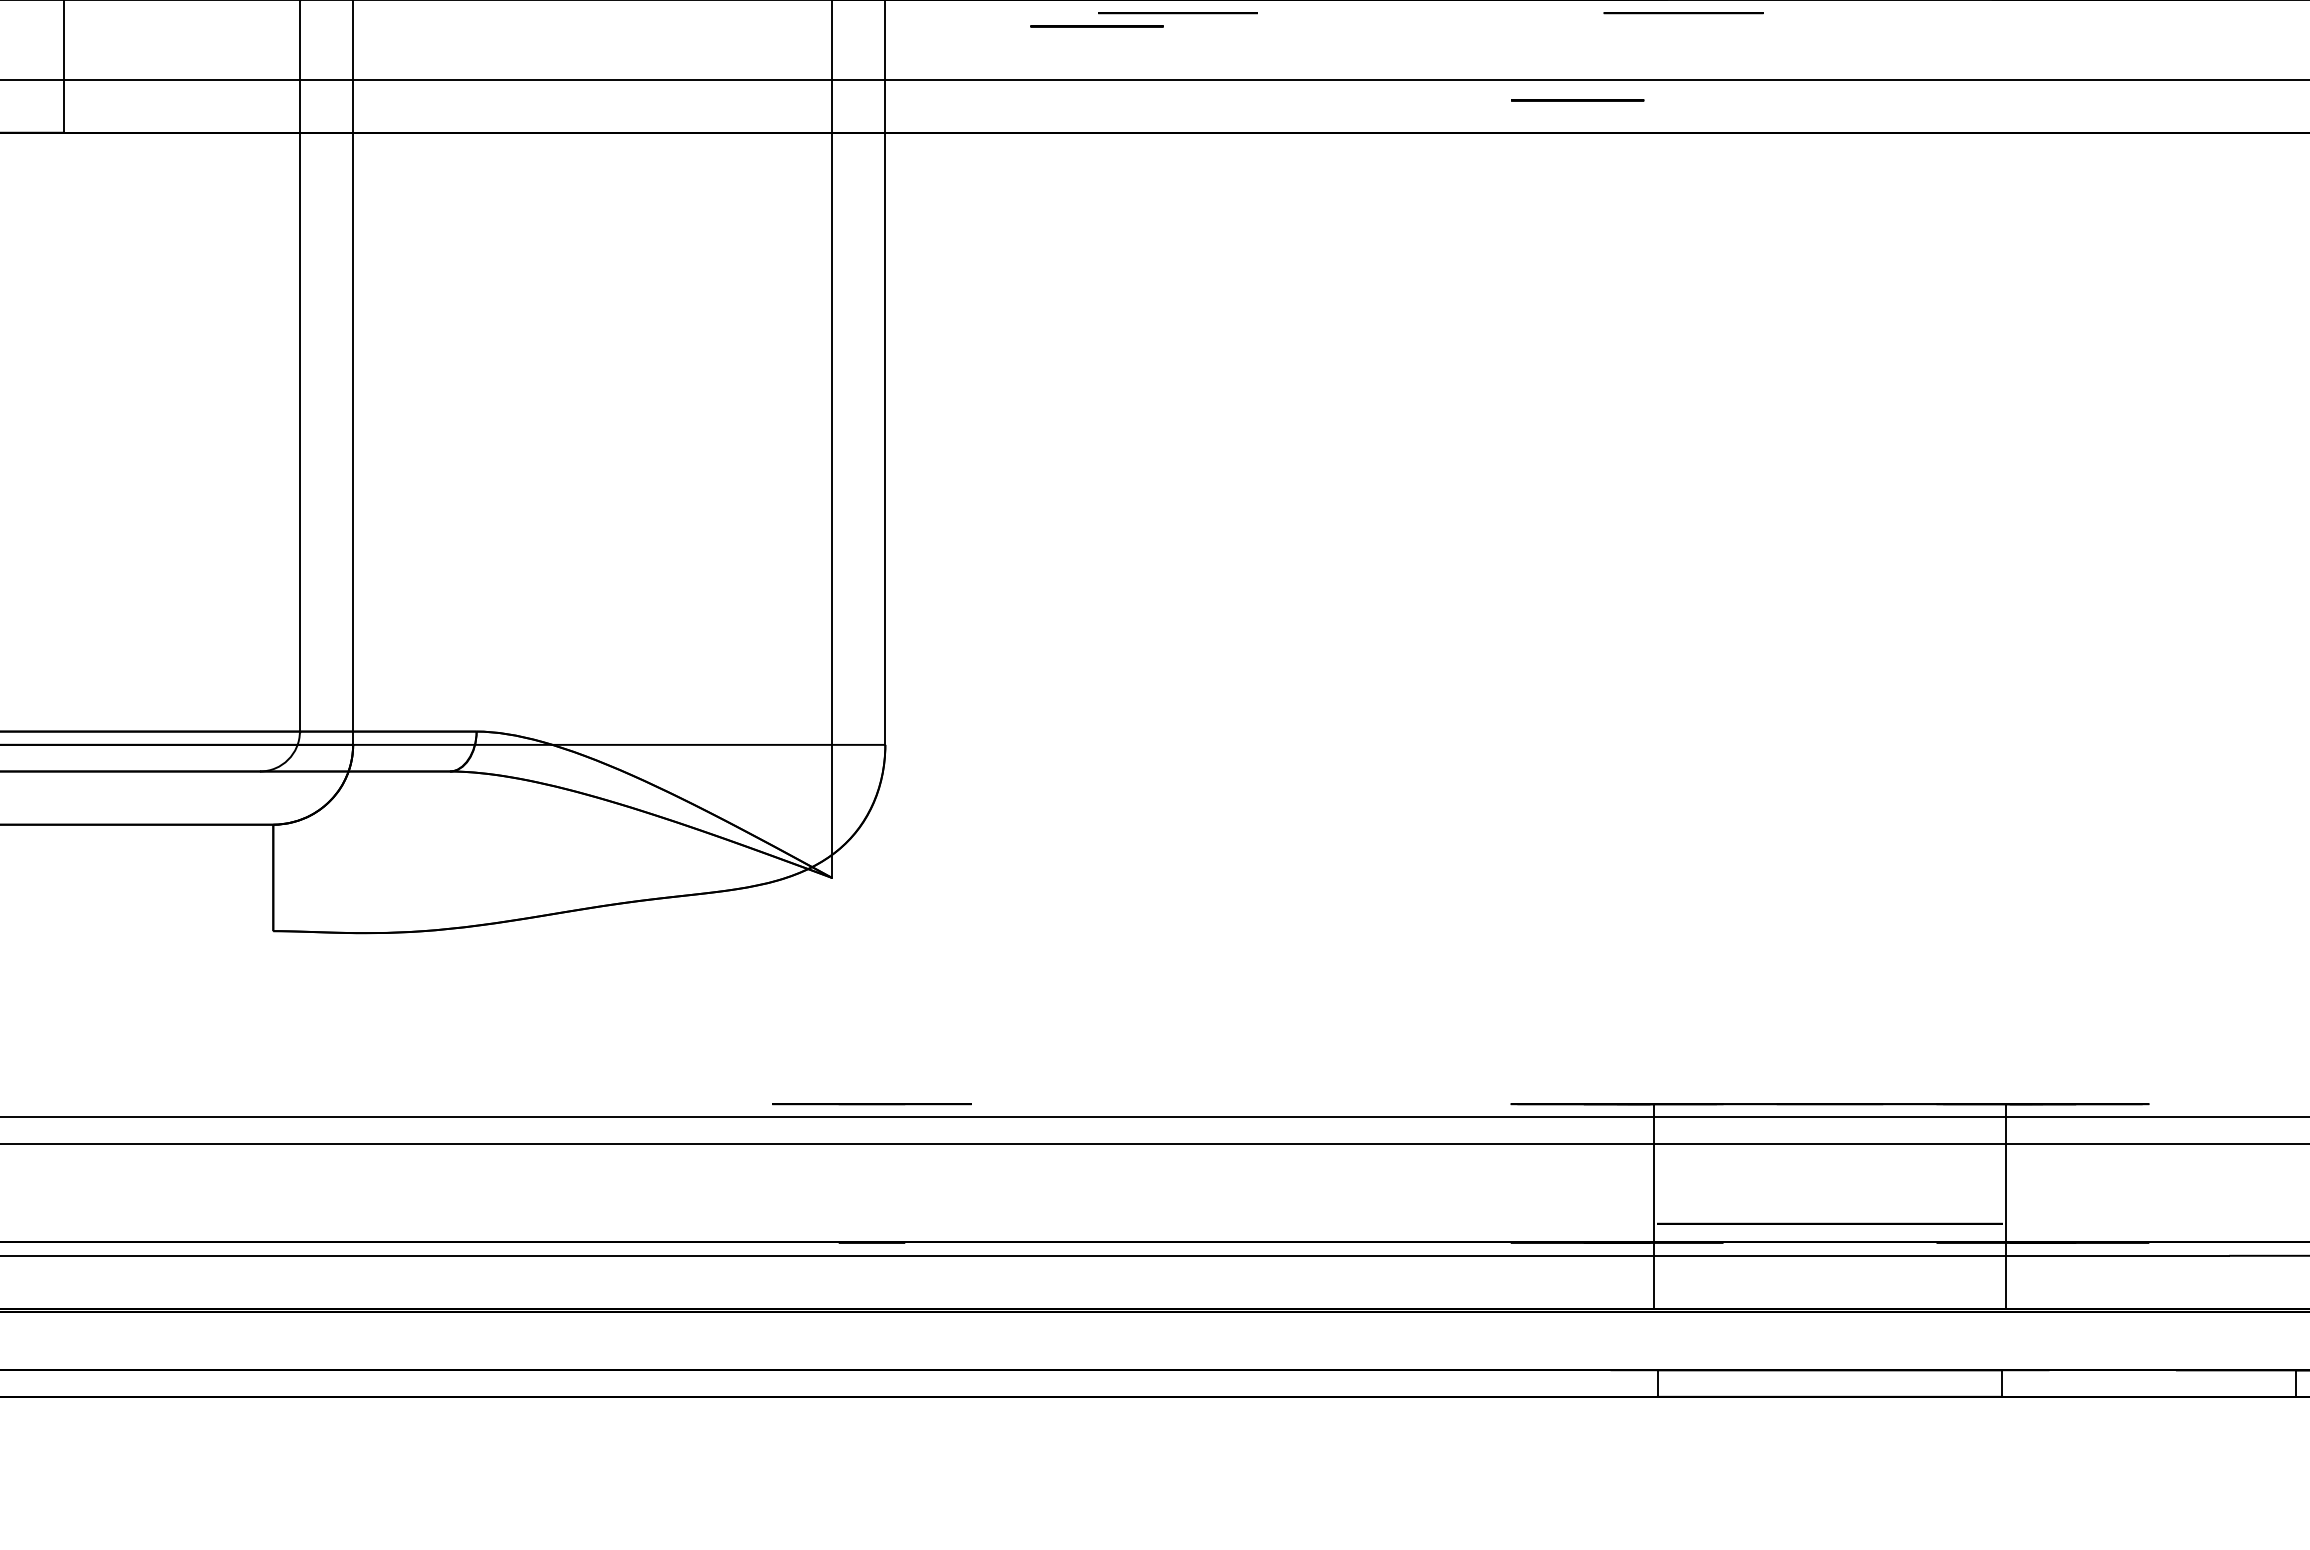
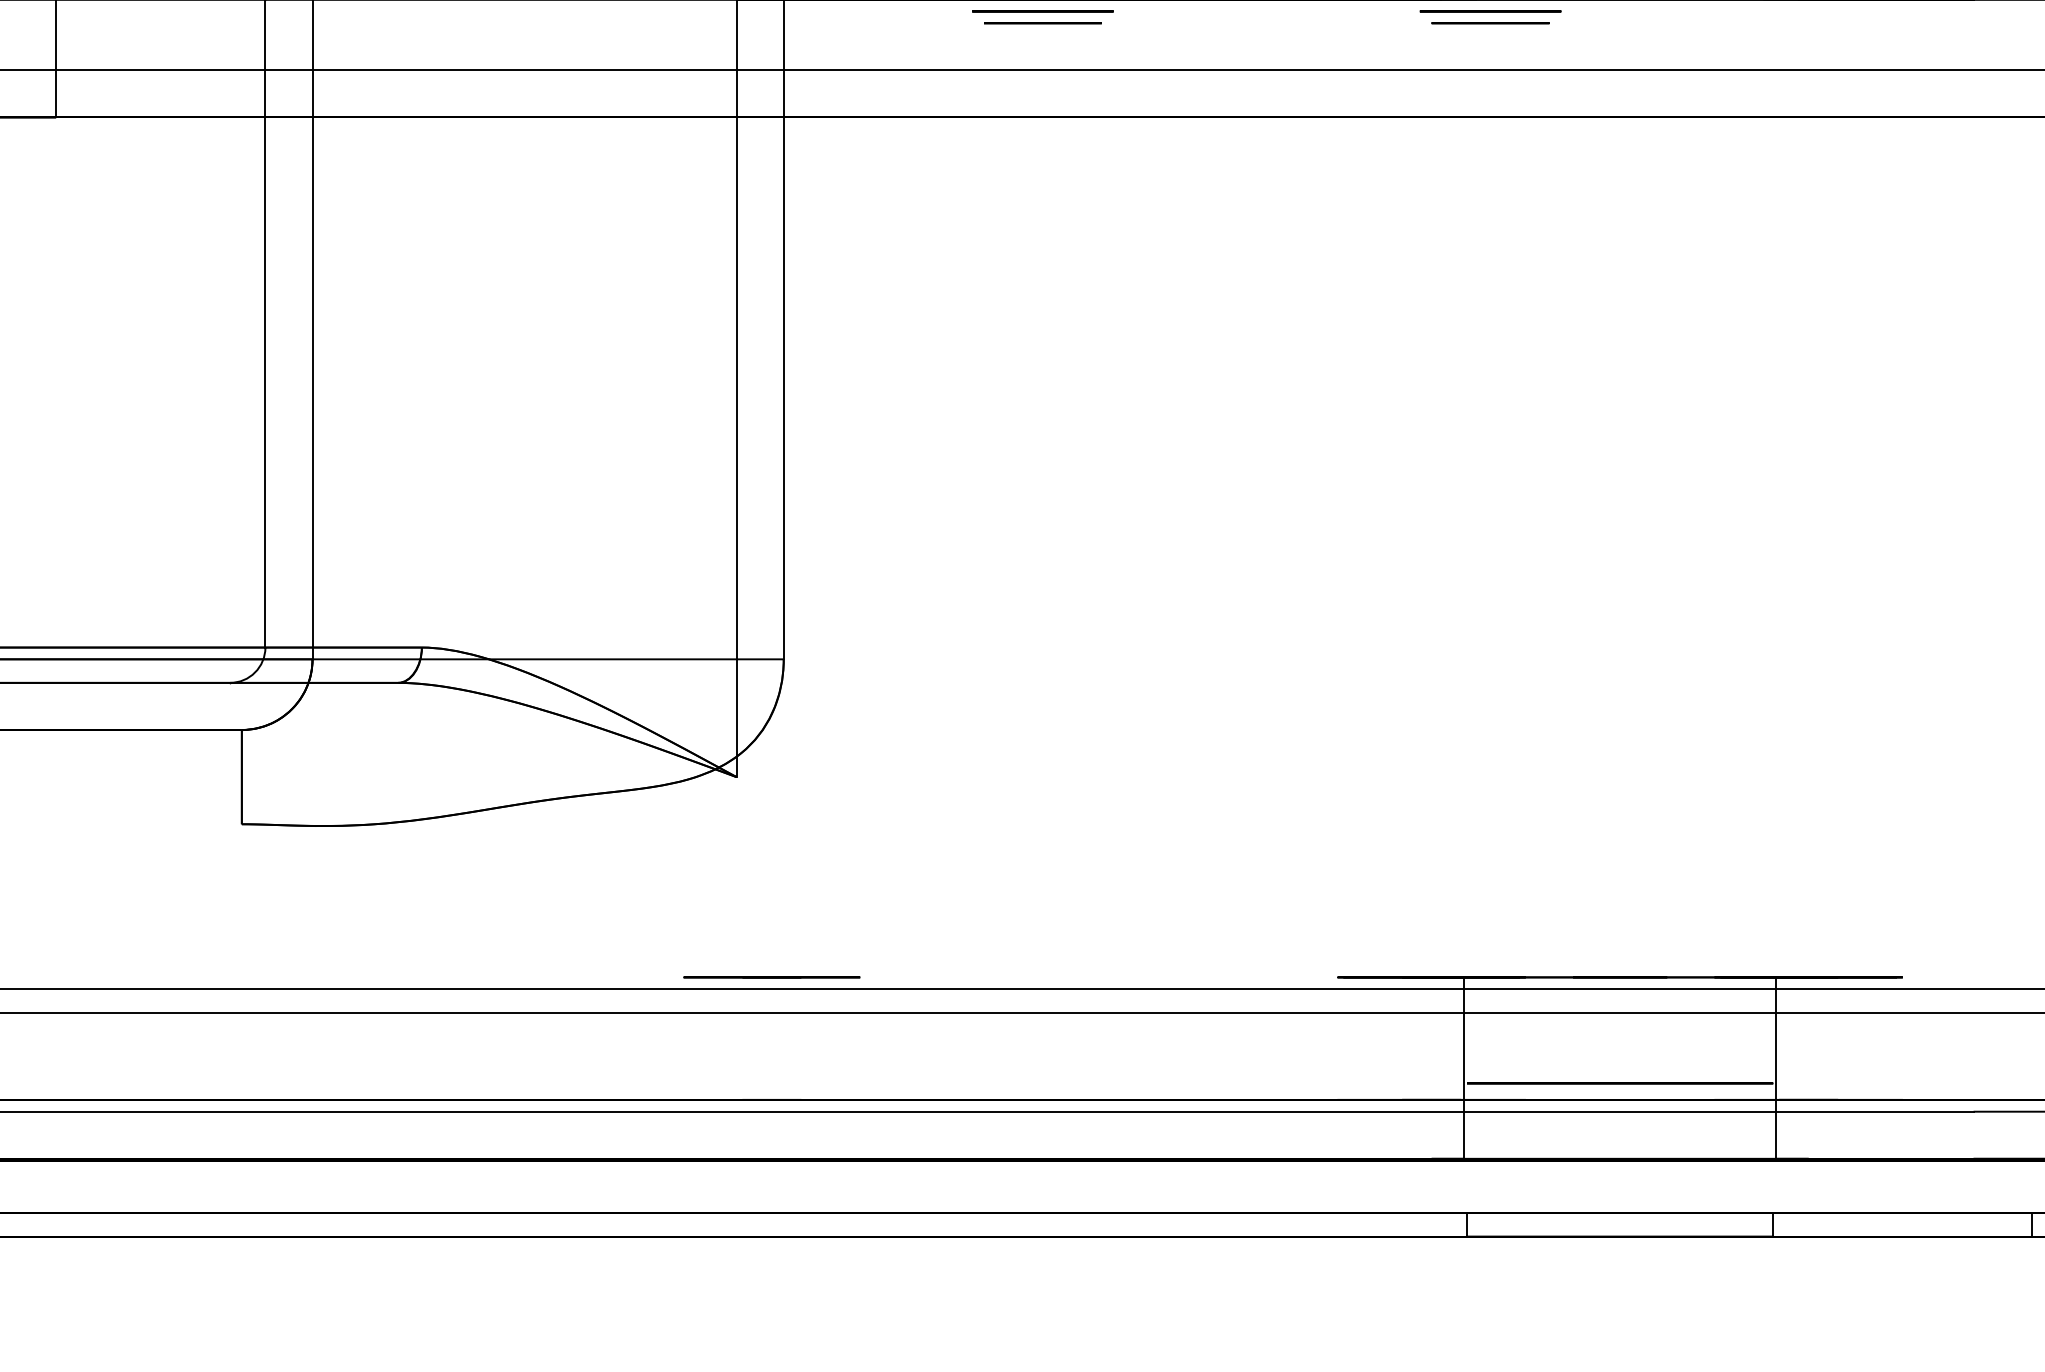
line: (1096, 26) -> (1042, 23), moved
line: (1577, 100) -> (1490, 23), moved

